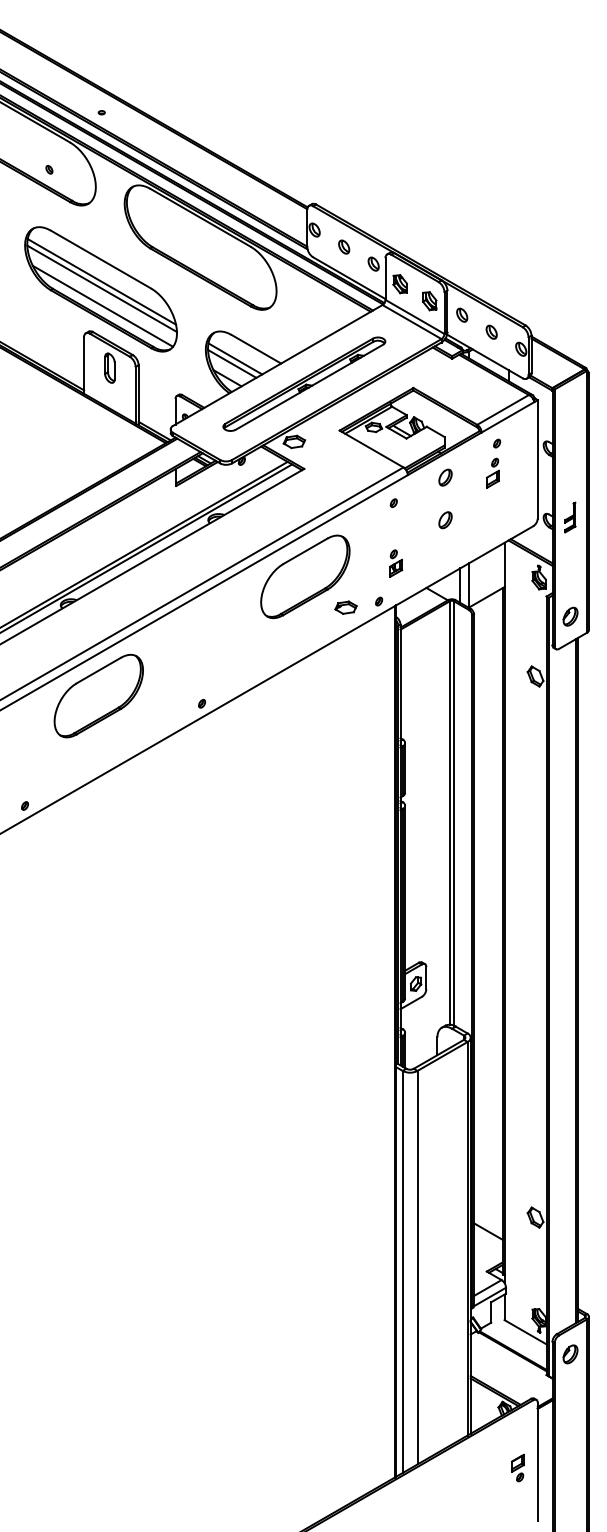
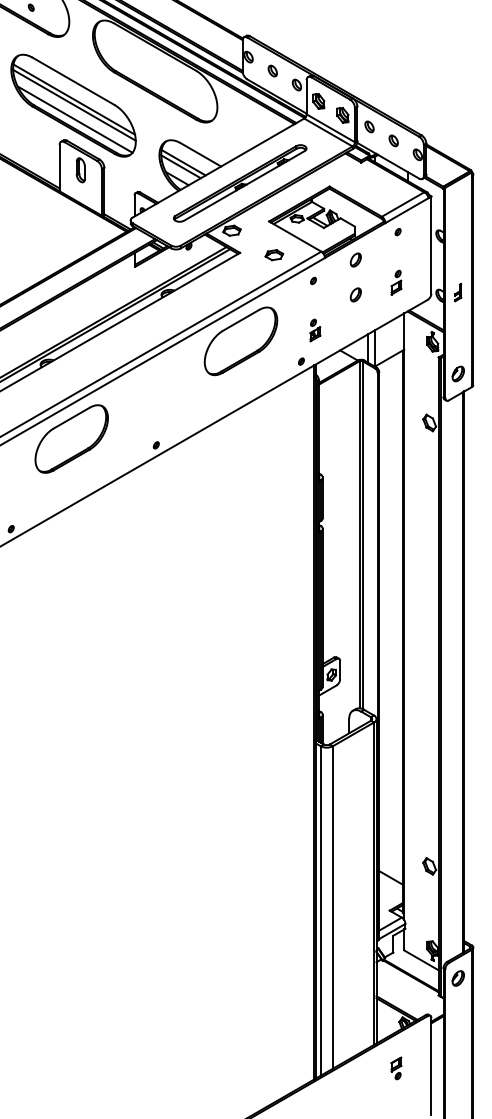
part: (492, 472) -> (396, 282), moved
part: (570, 516) -> (458, 291), size x0.71
part: (345, 607) -> (273, 254), moved
part: (517, 1467) -> (396, 1067), moved

